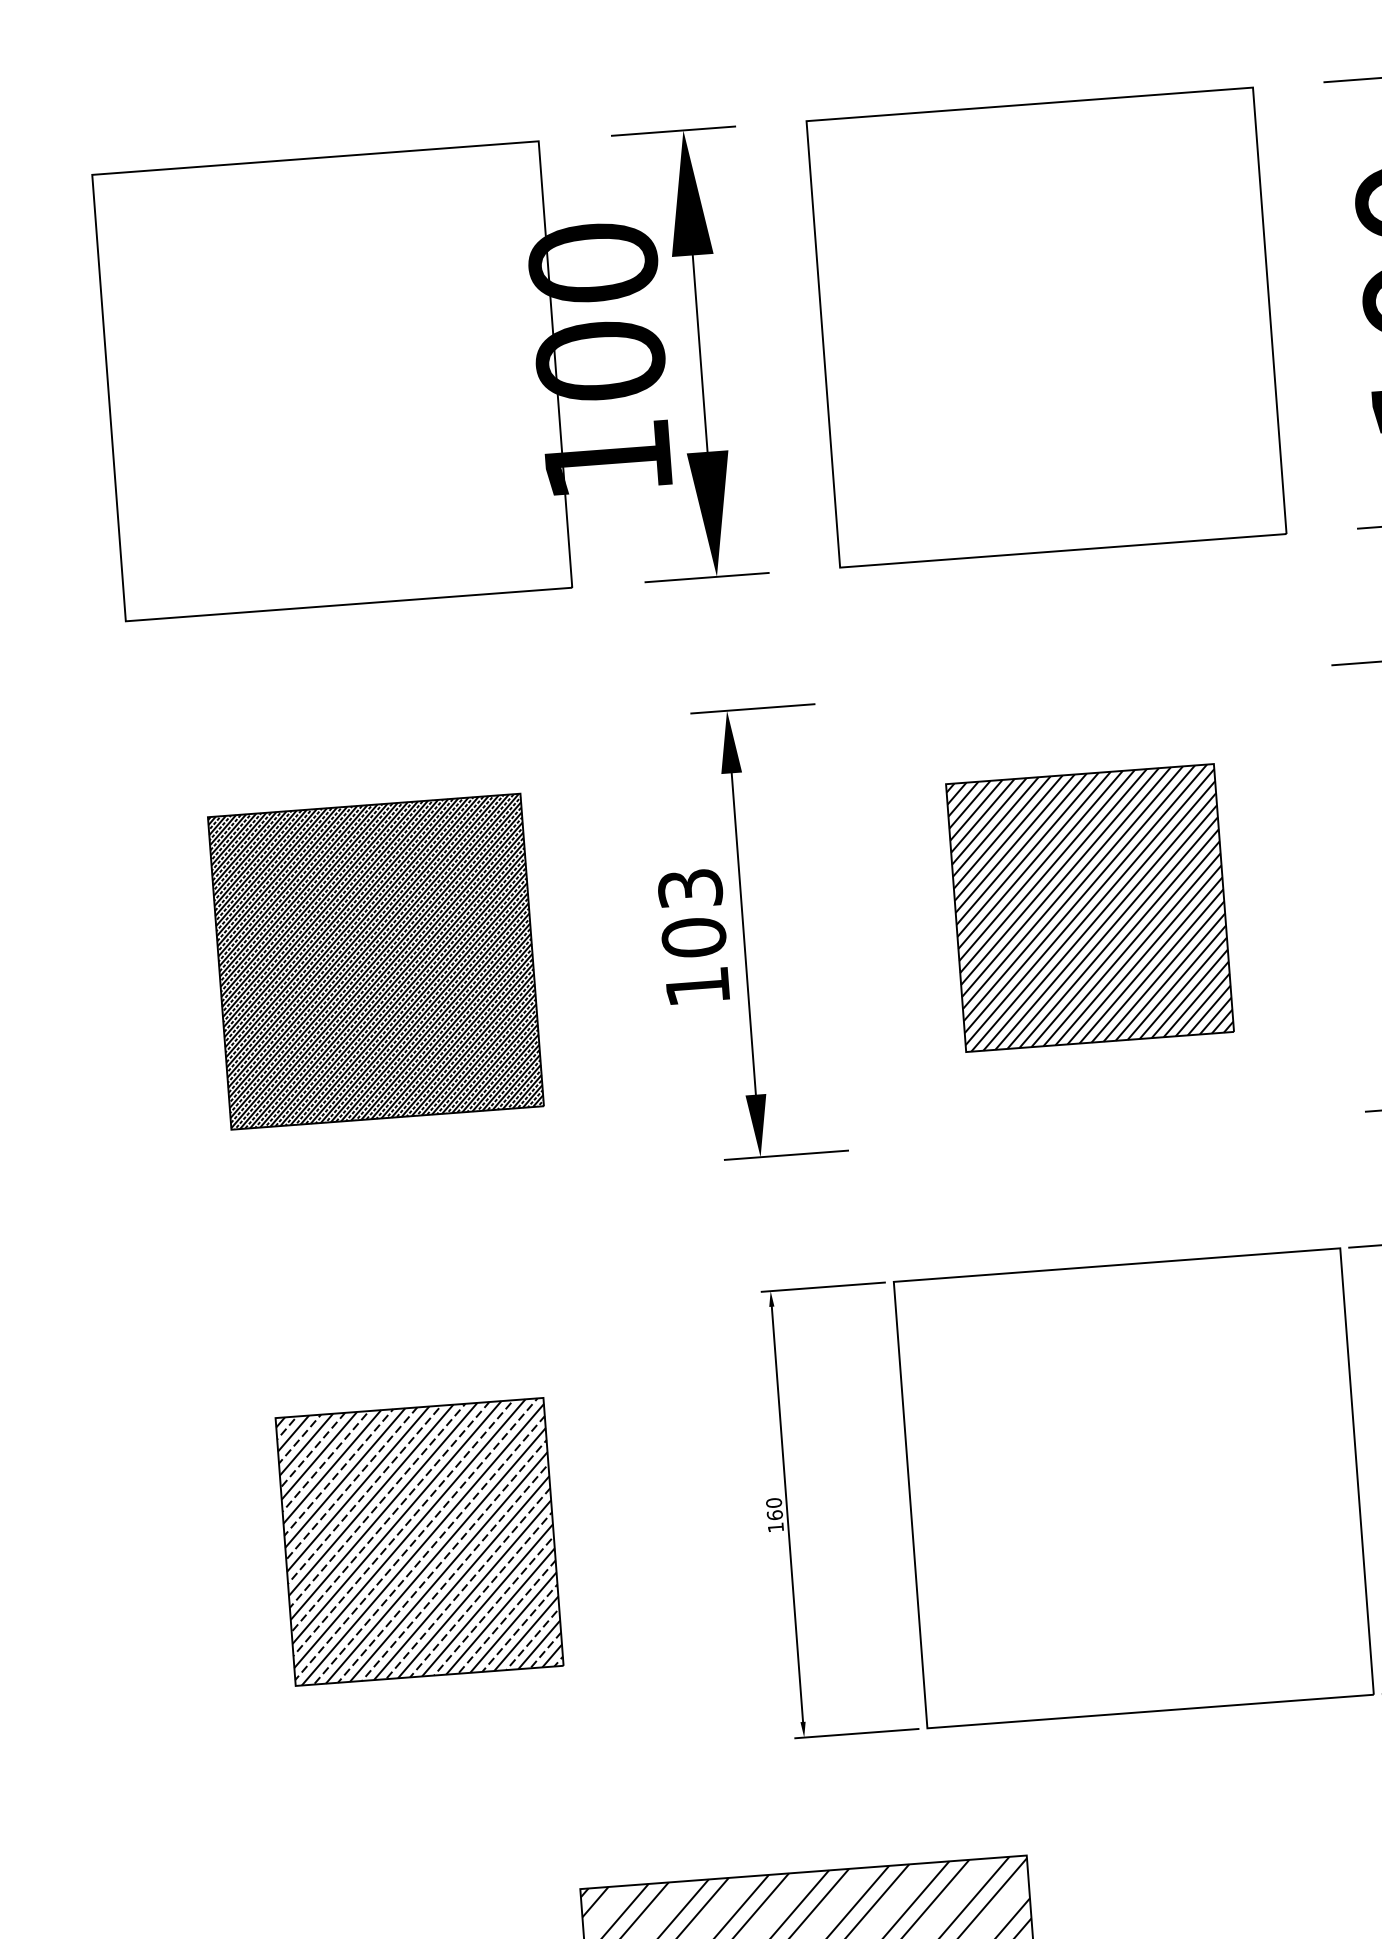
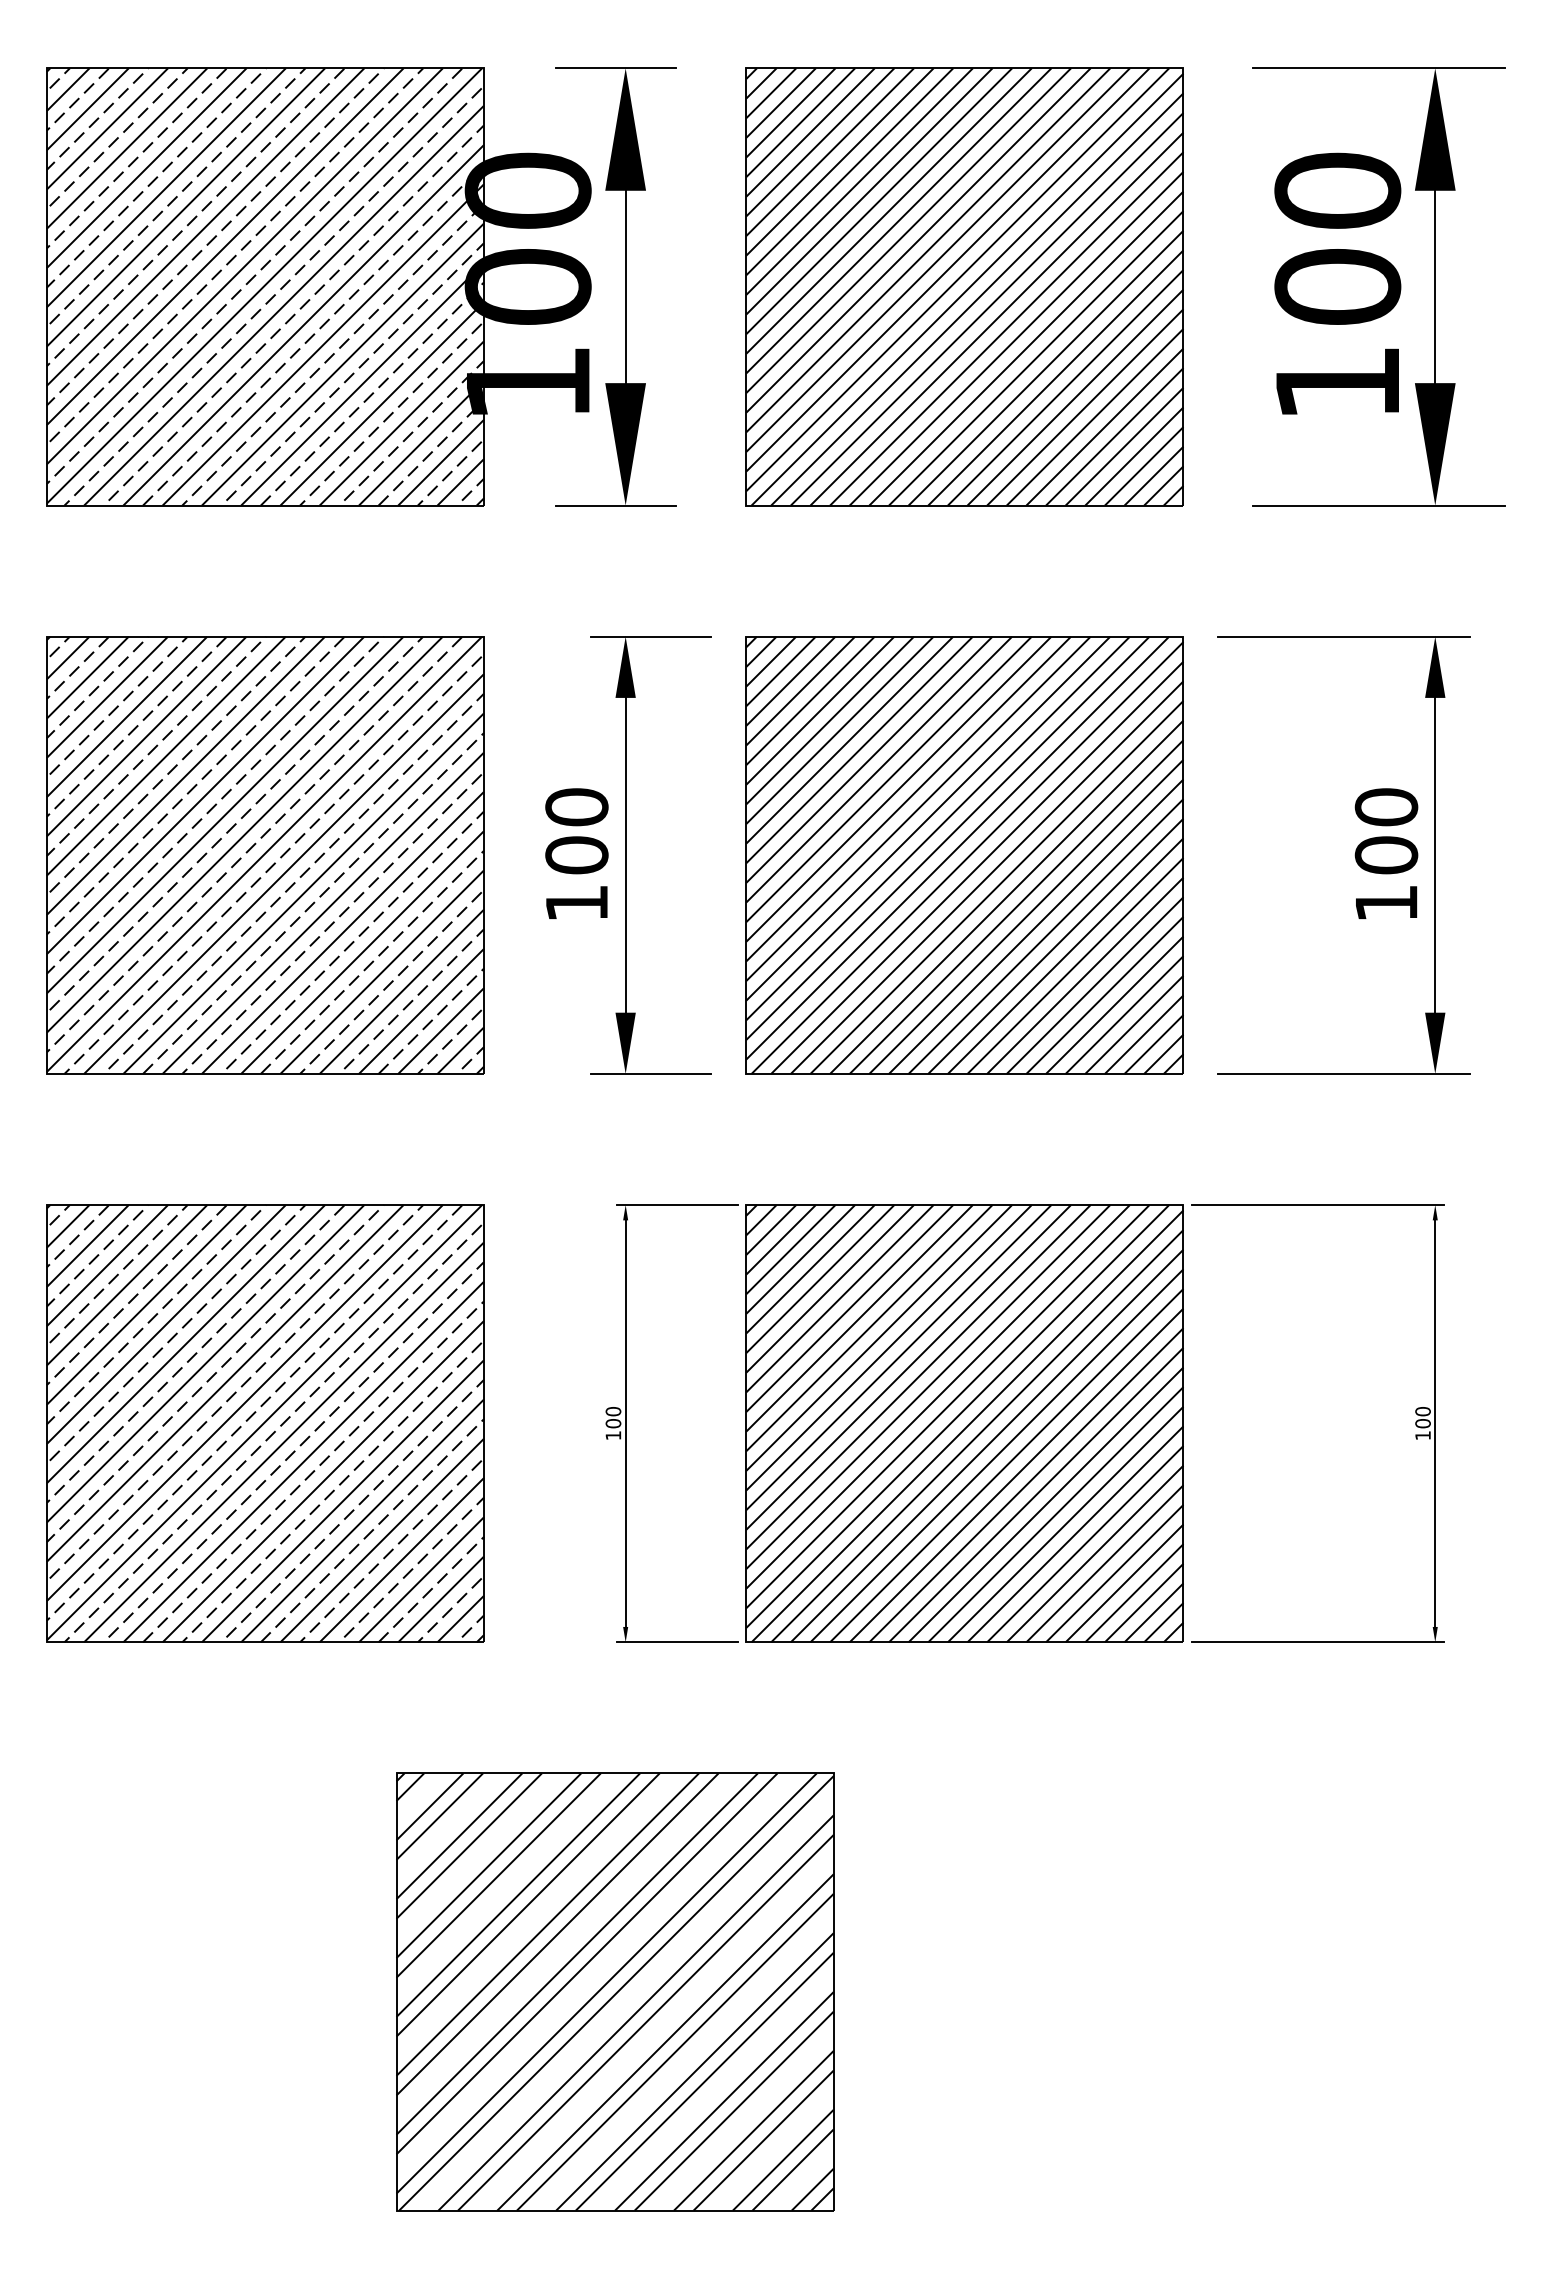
hatch: (1046, 327) -> (964, 286), added
hatch: (331, 380) -> (264, 286), added
text: (689, 888) -> (576, 807), 103 -> 100
part: (1089, 908) -> (964, 855), size x1.67
part: (376, 961) -> (265, 855), size x1.43
hatch: (1133, 1488) -> (964, 1423), added
text: (773, 1515) -> (612, 1423), 160 -> 100
part: (419, 1541) -> (265, 1423), size x1.67

